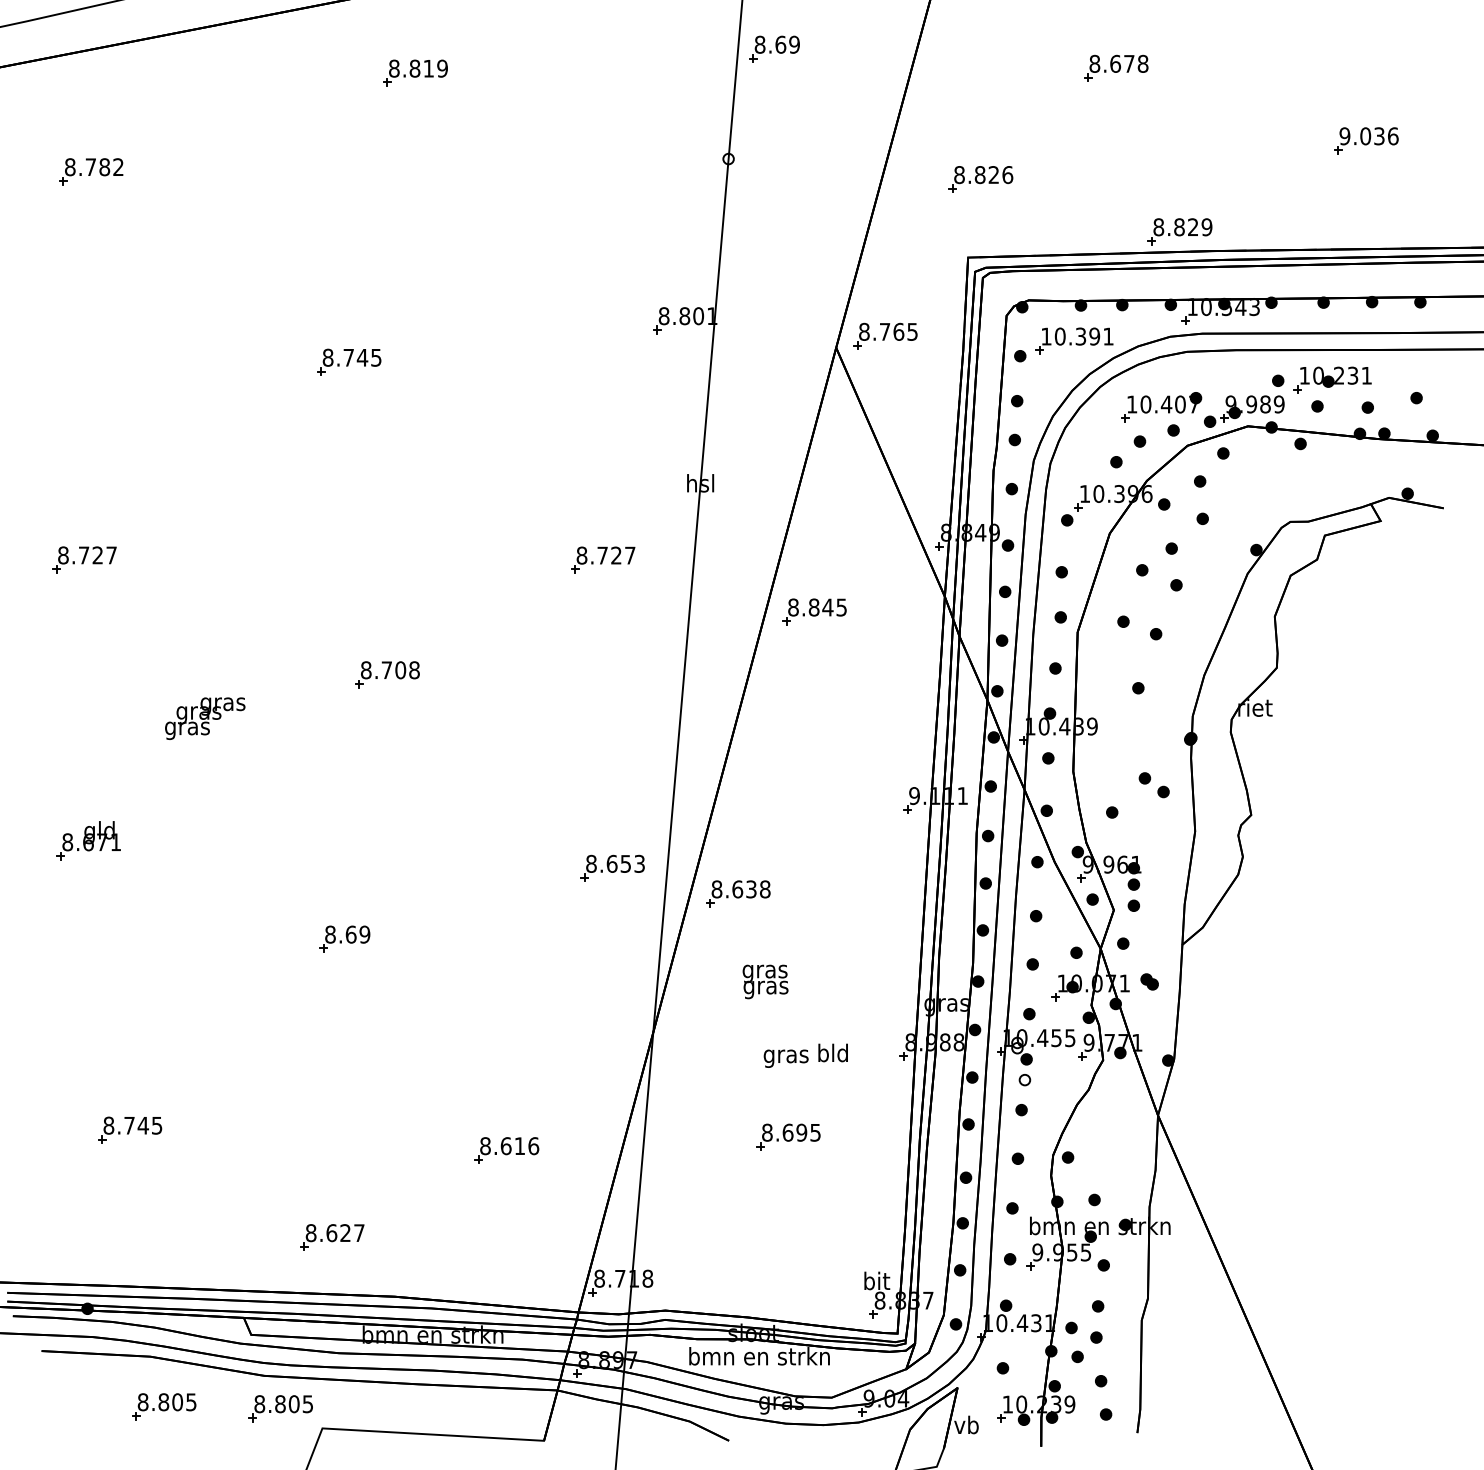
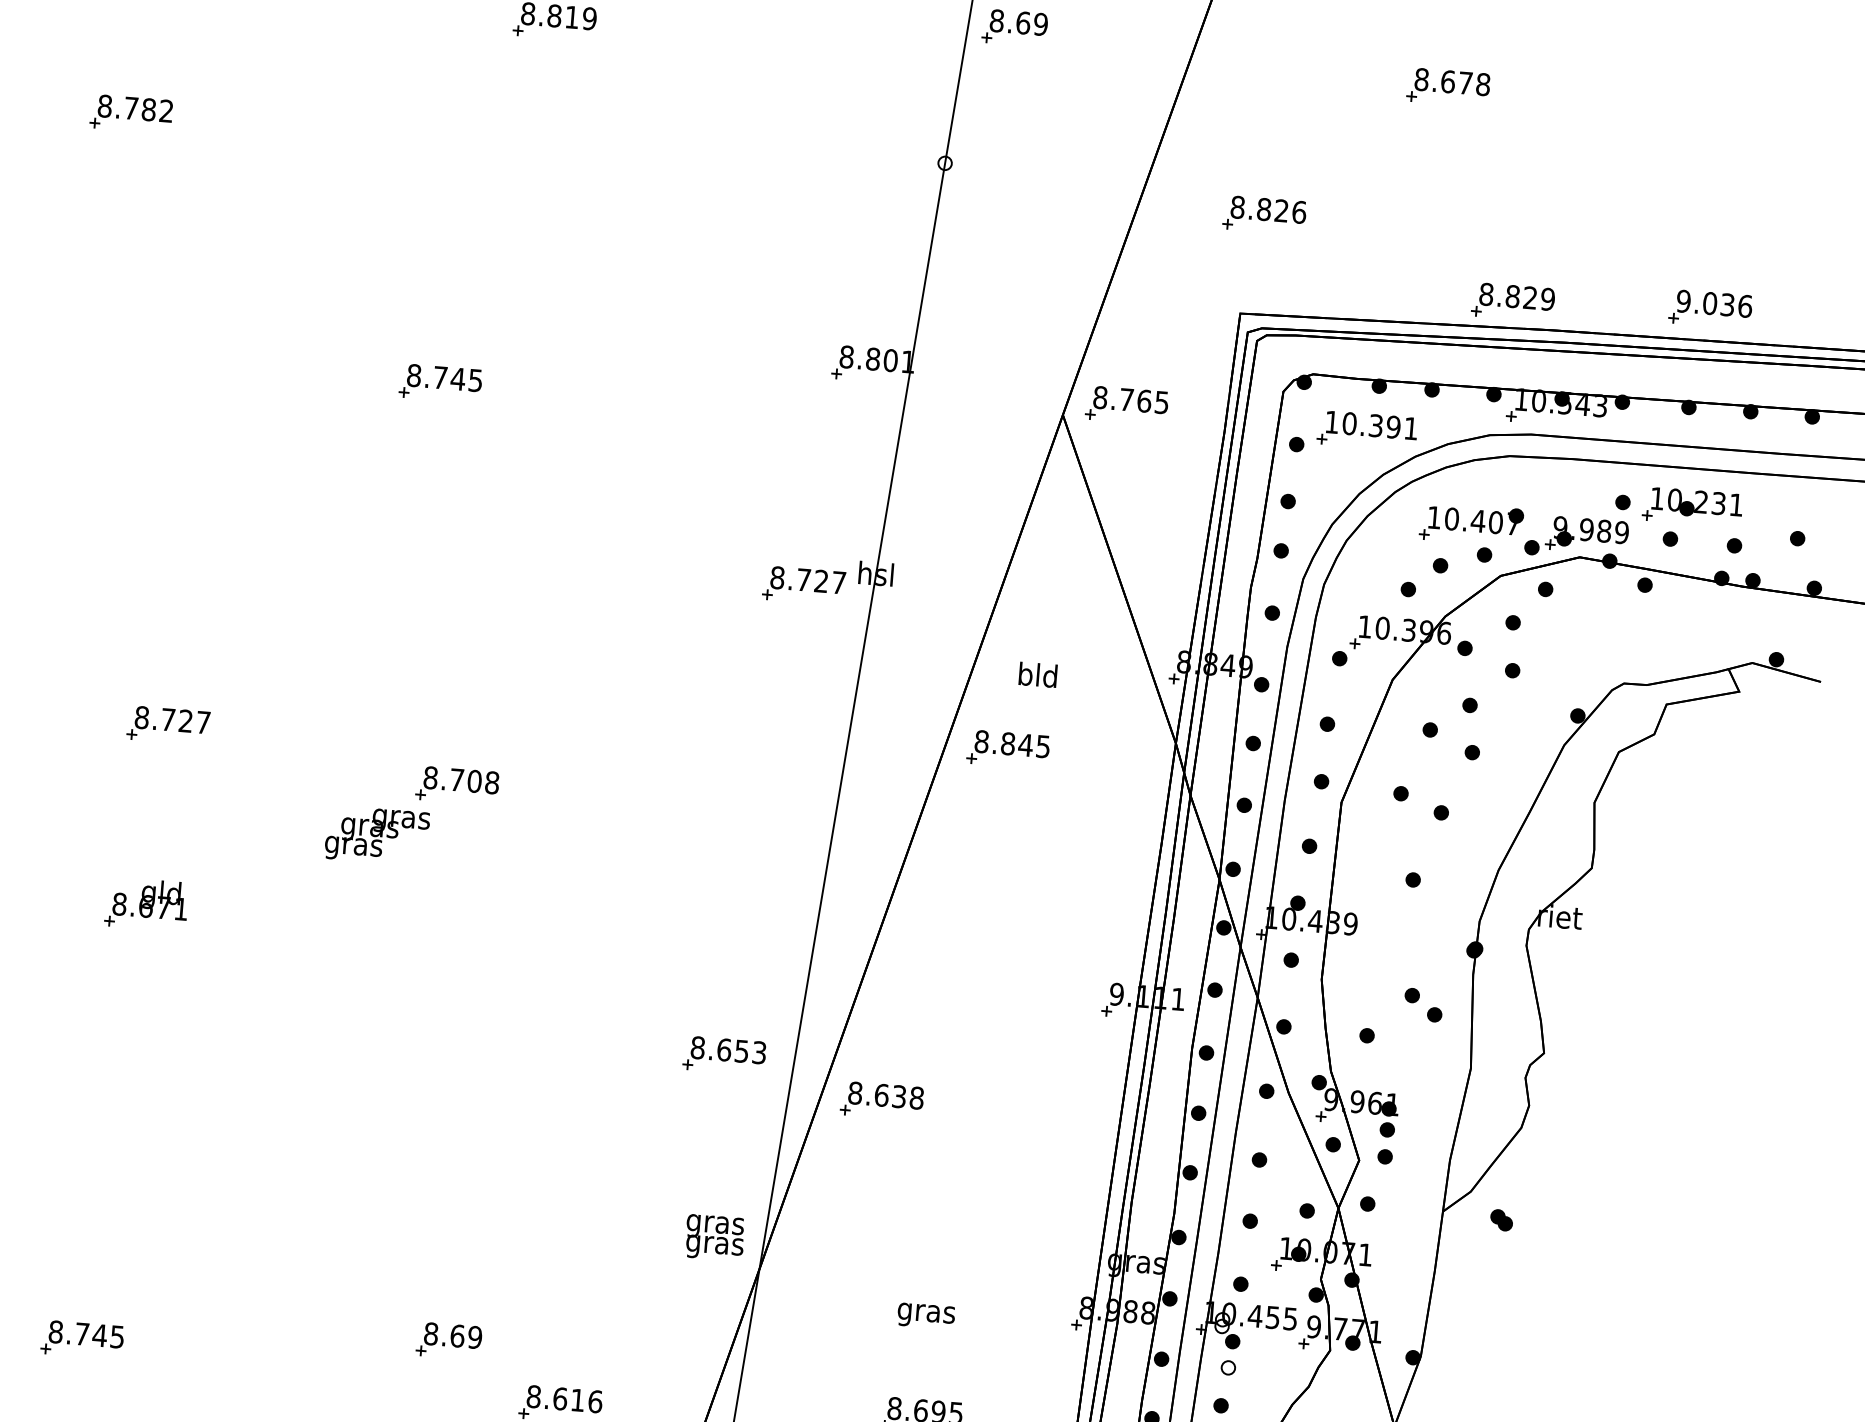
part: (1366, 140) -> (1710, 308), moved
part: (84, 559) -> (168, 724), moved
part: (603, 559) -> (804, 585), moved
text: (205, 718) -> (377, 835), moved
part: (88, 840) -> (146, 904), moved
part: (344, 938) -> (448, 1340), moved
text: (765, 981) -> (714, 1237), moved
part: (1149, 981) -> (1501, 1219), moved
text: (832, 1052) -> (1037, 674), moved

